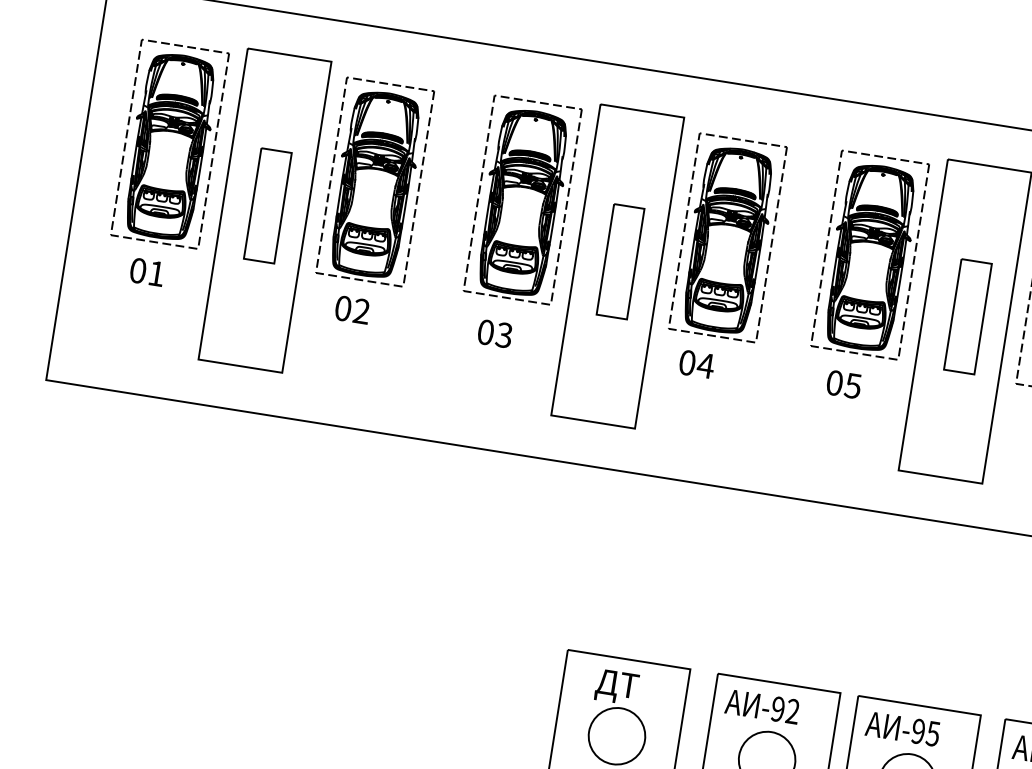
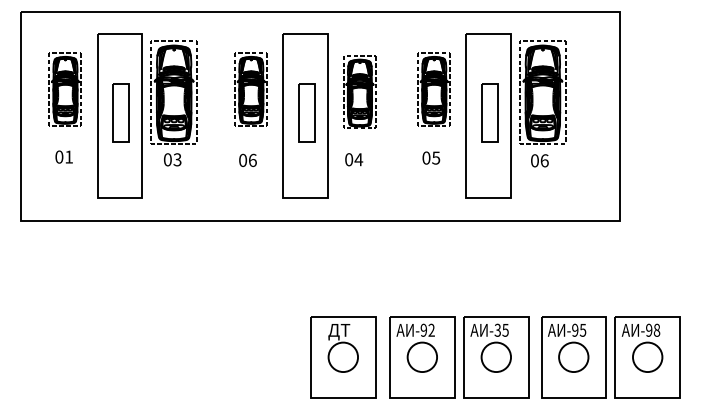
part: (168, 143) -> (64, 89), size x0.7
part: (521, 199) -> (250, 89), size x0.7
part: (727, 238) -> (359, 92), size x0.7
part: (868, 254) -> (433, 89), size x0.7
text: (361, 310) -> (177, 159), 02 -> 03
text: (504, 333) -> (252, 159), 03 -> 06
text: (917, 731) -> (497, 330), -95 -> -35

